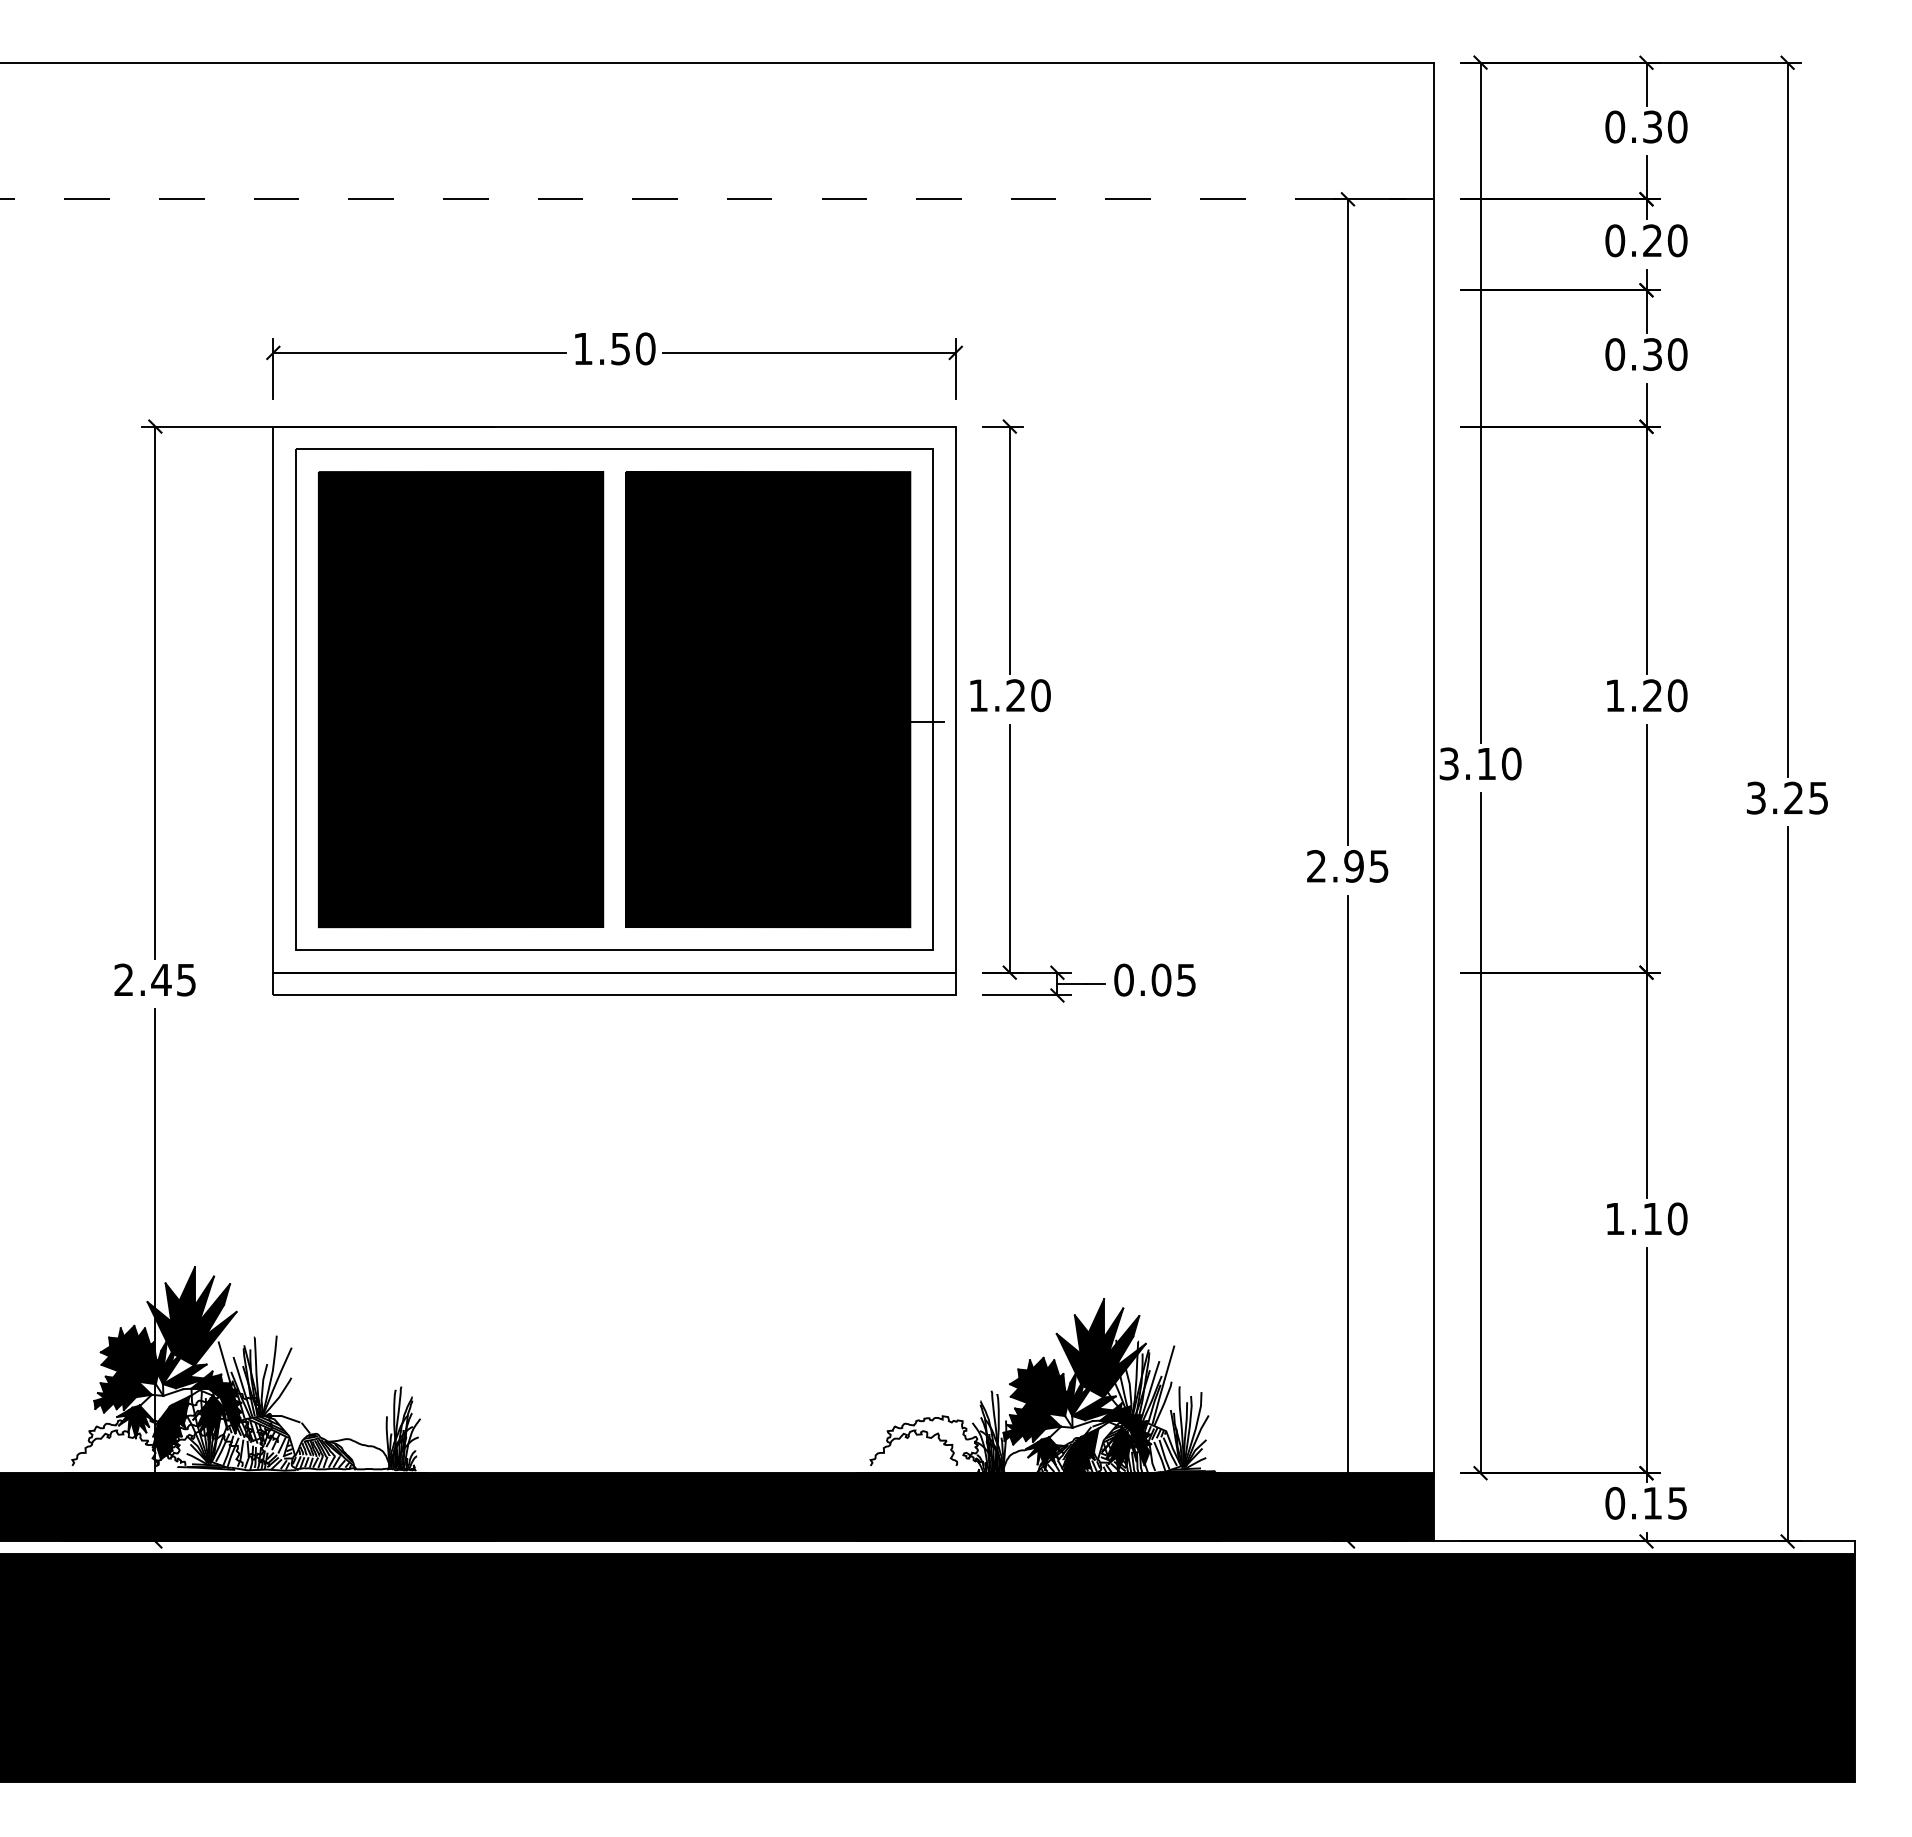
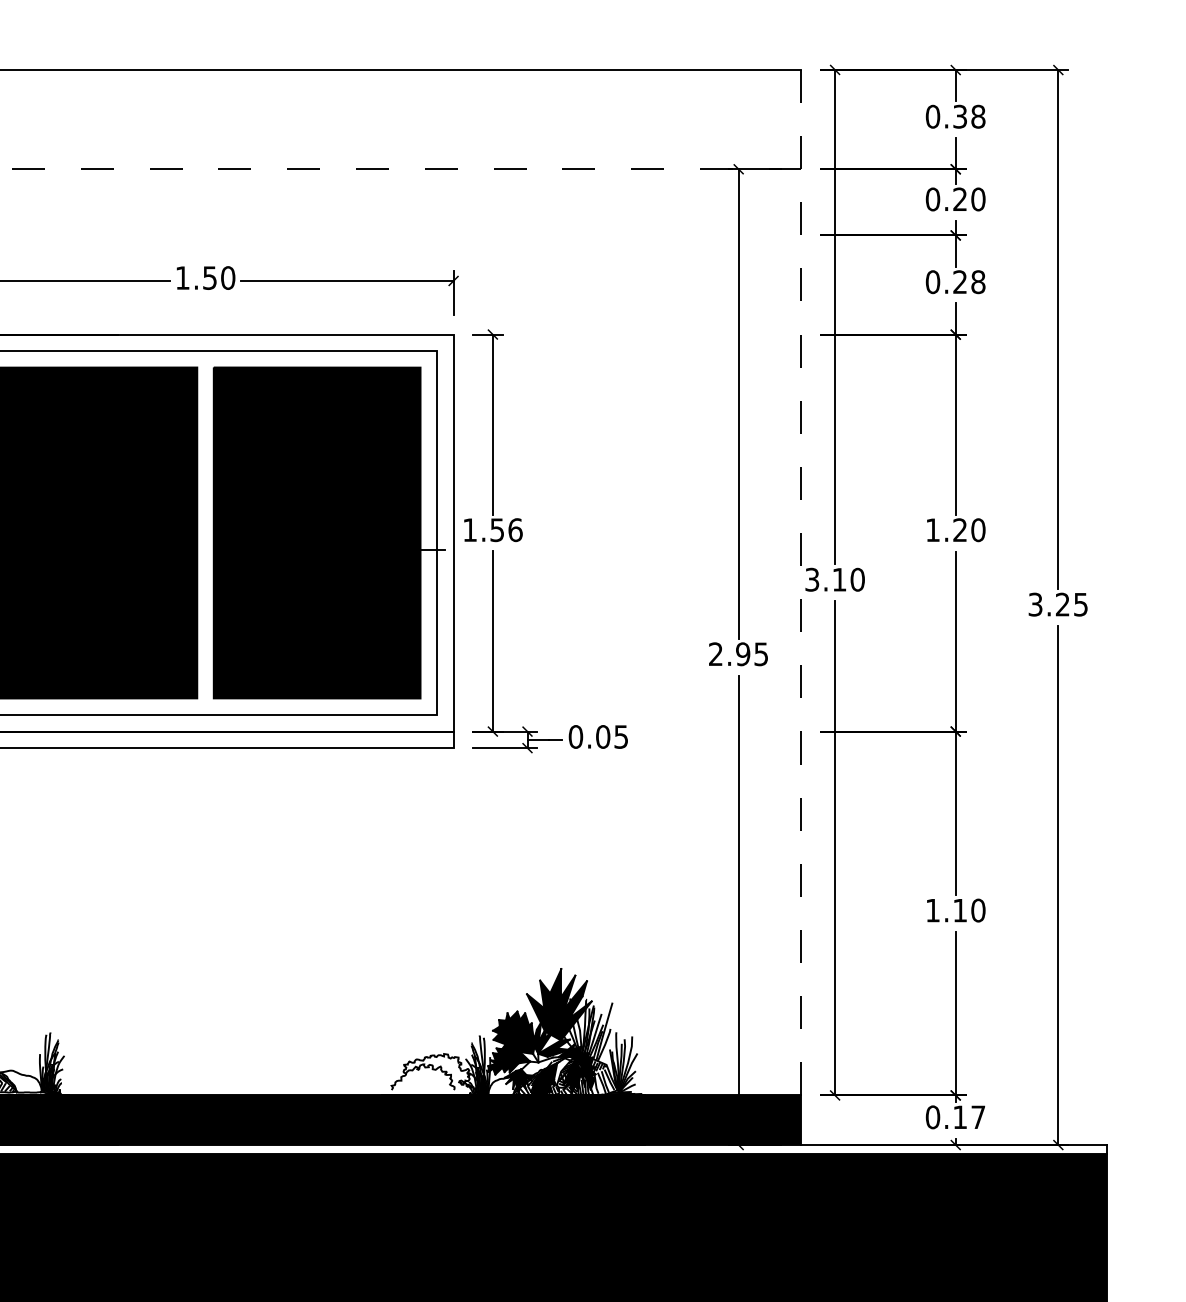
text: (1677, 126) -> (978, 116), 0.30 -> 0.38
text: (1665, 354) -> (969, 282), 0.30 -> 0.28
text: (1028, 695) -> (506, 530), 1.20 -> 1.56
line: (1433, 768) -> (800, 583), solid -> dashed
text: (1677, 1503) -> (978, 1117), 0.15 -> 0.17

